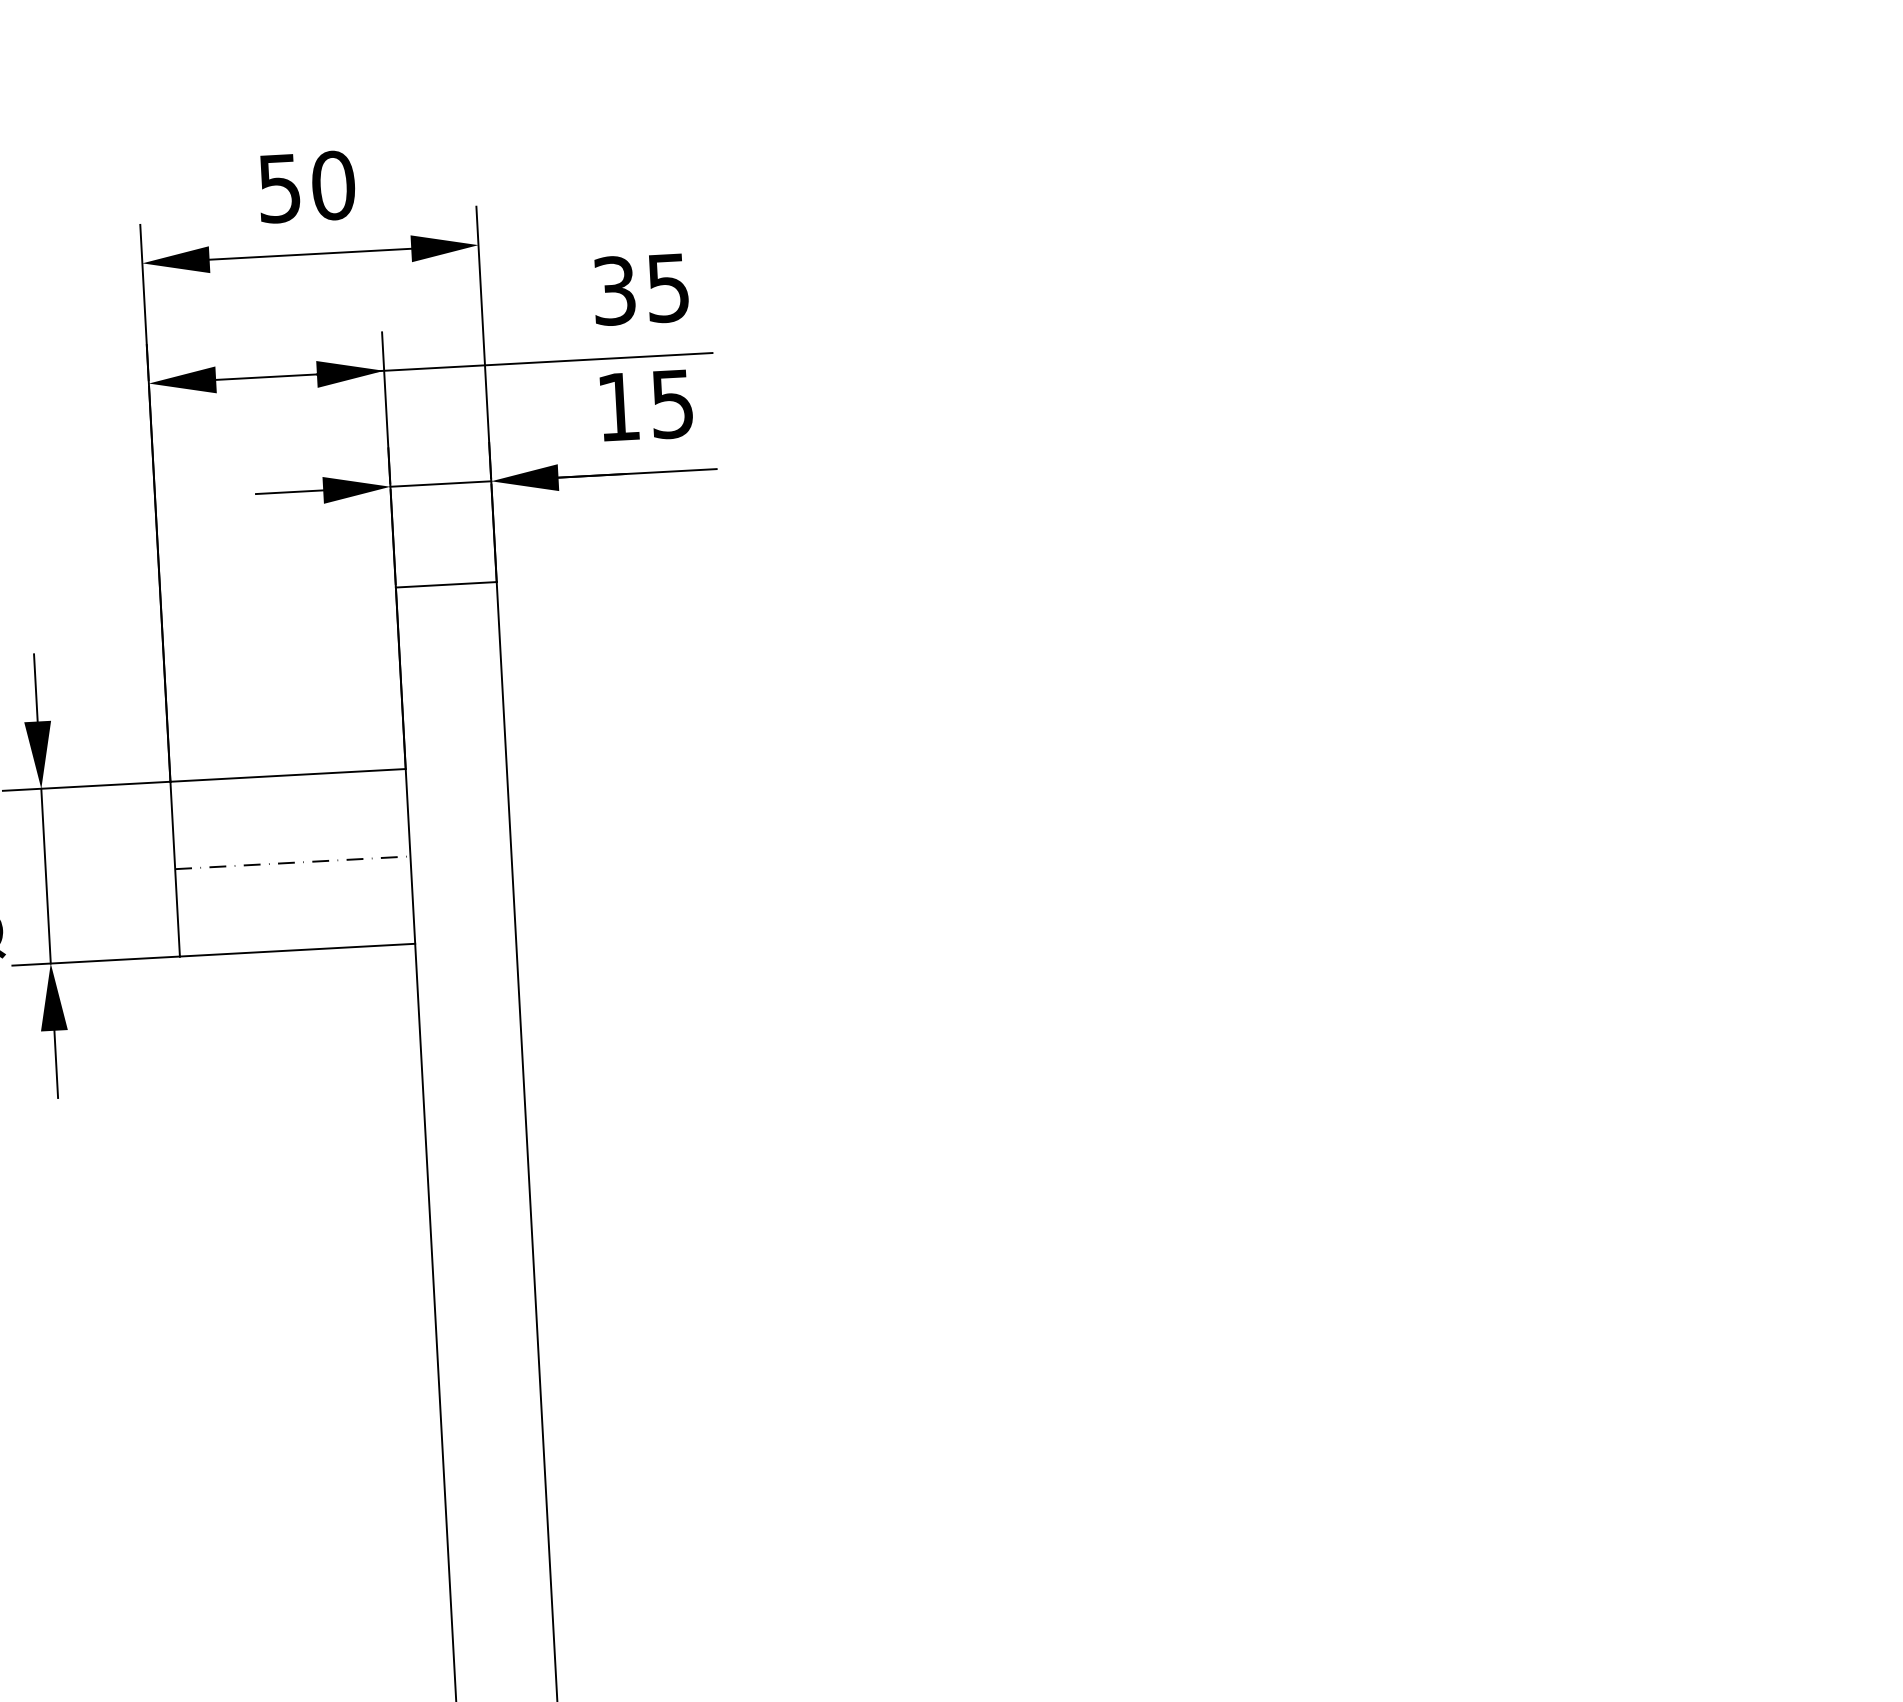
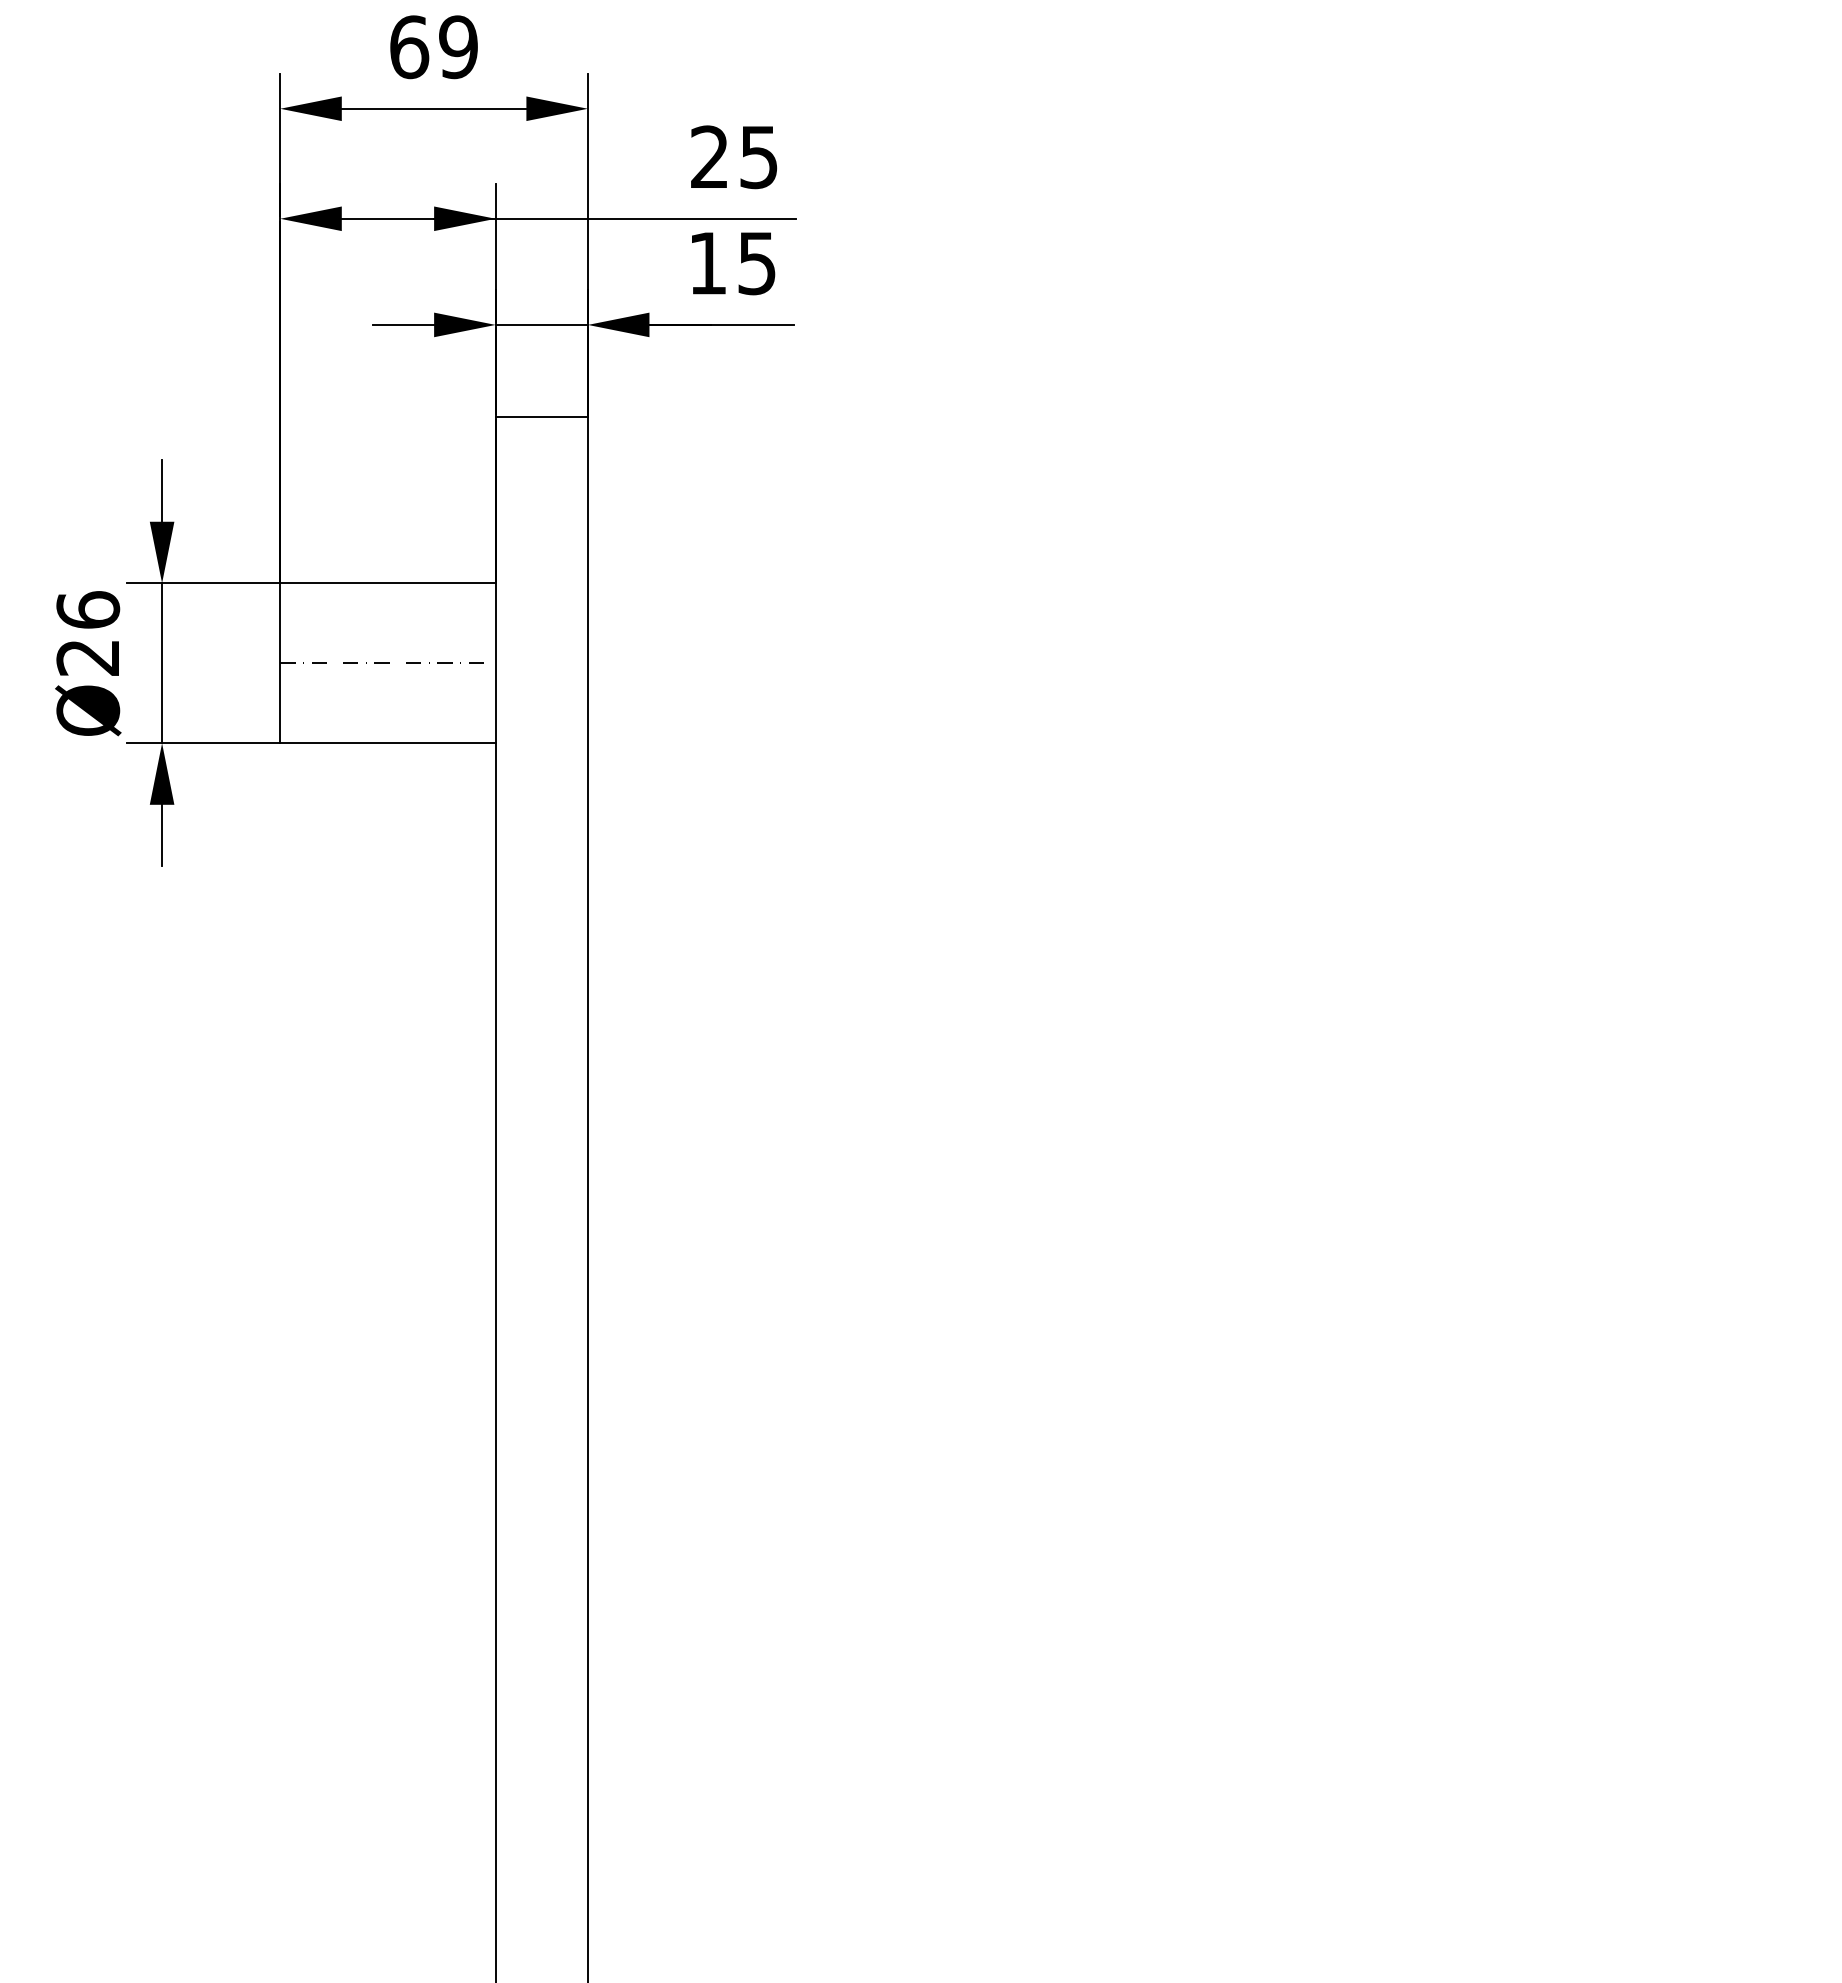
text: (307, 187) -> (434, 47), 50 -> 69
text: (614, 291) -> (709, 157), 35 -> 25

